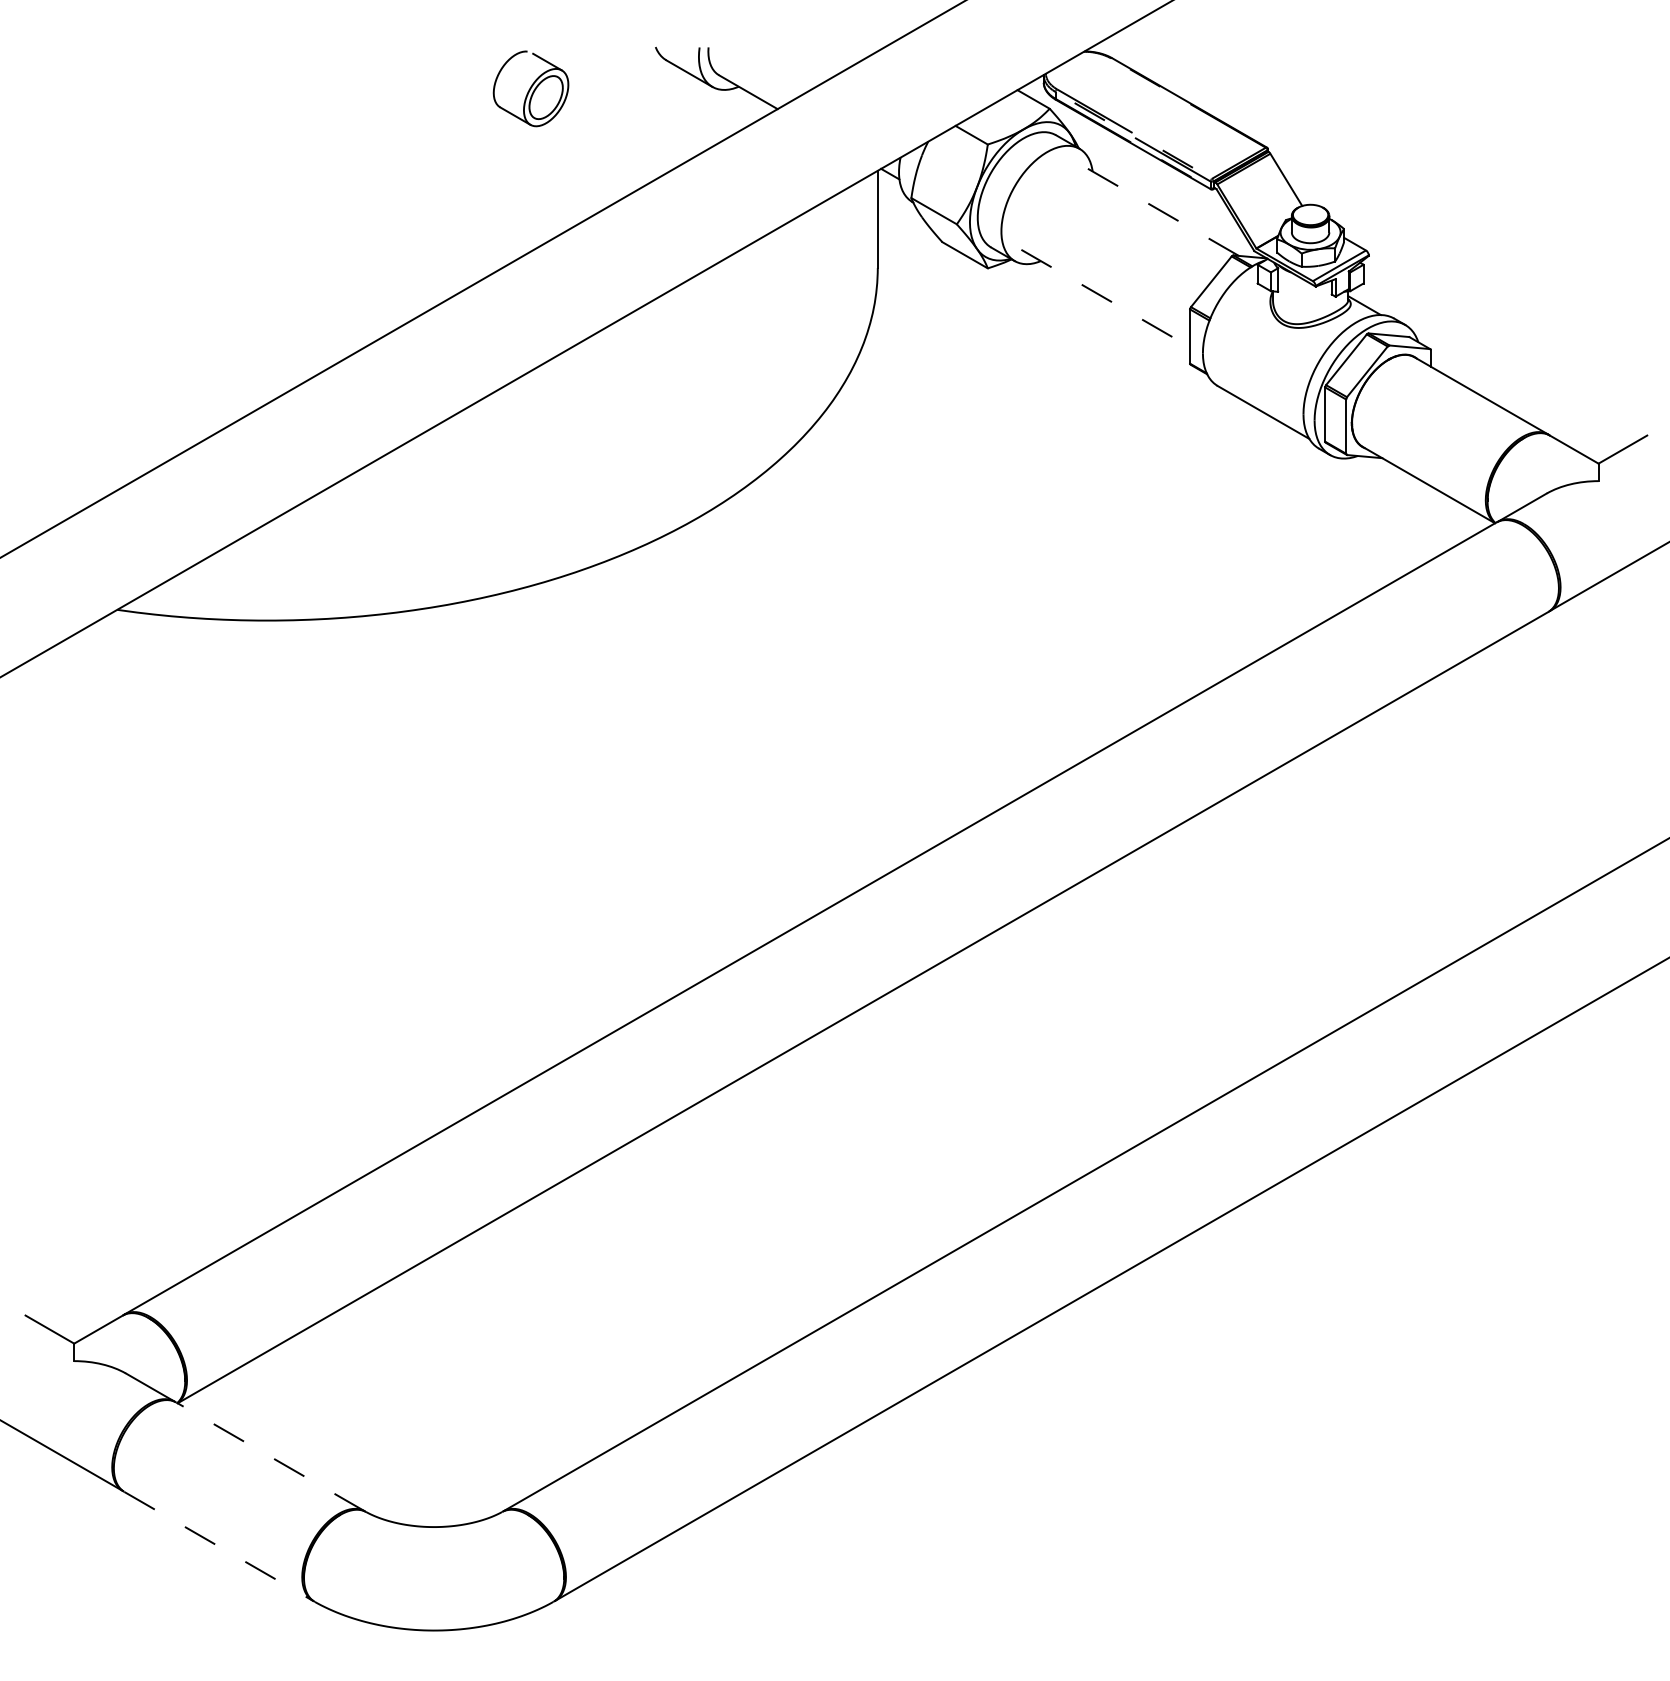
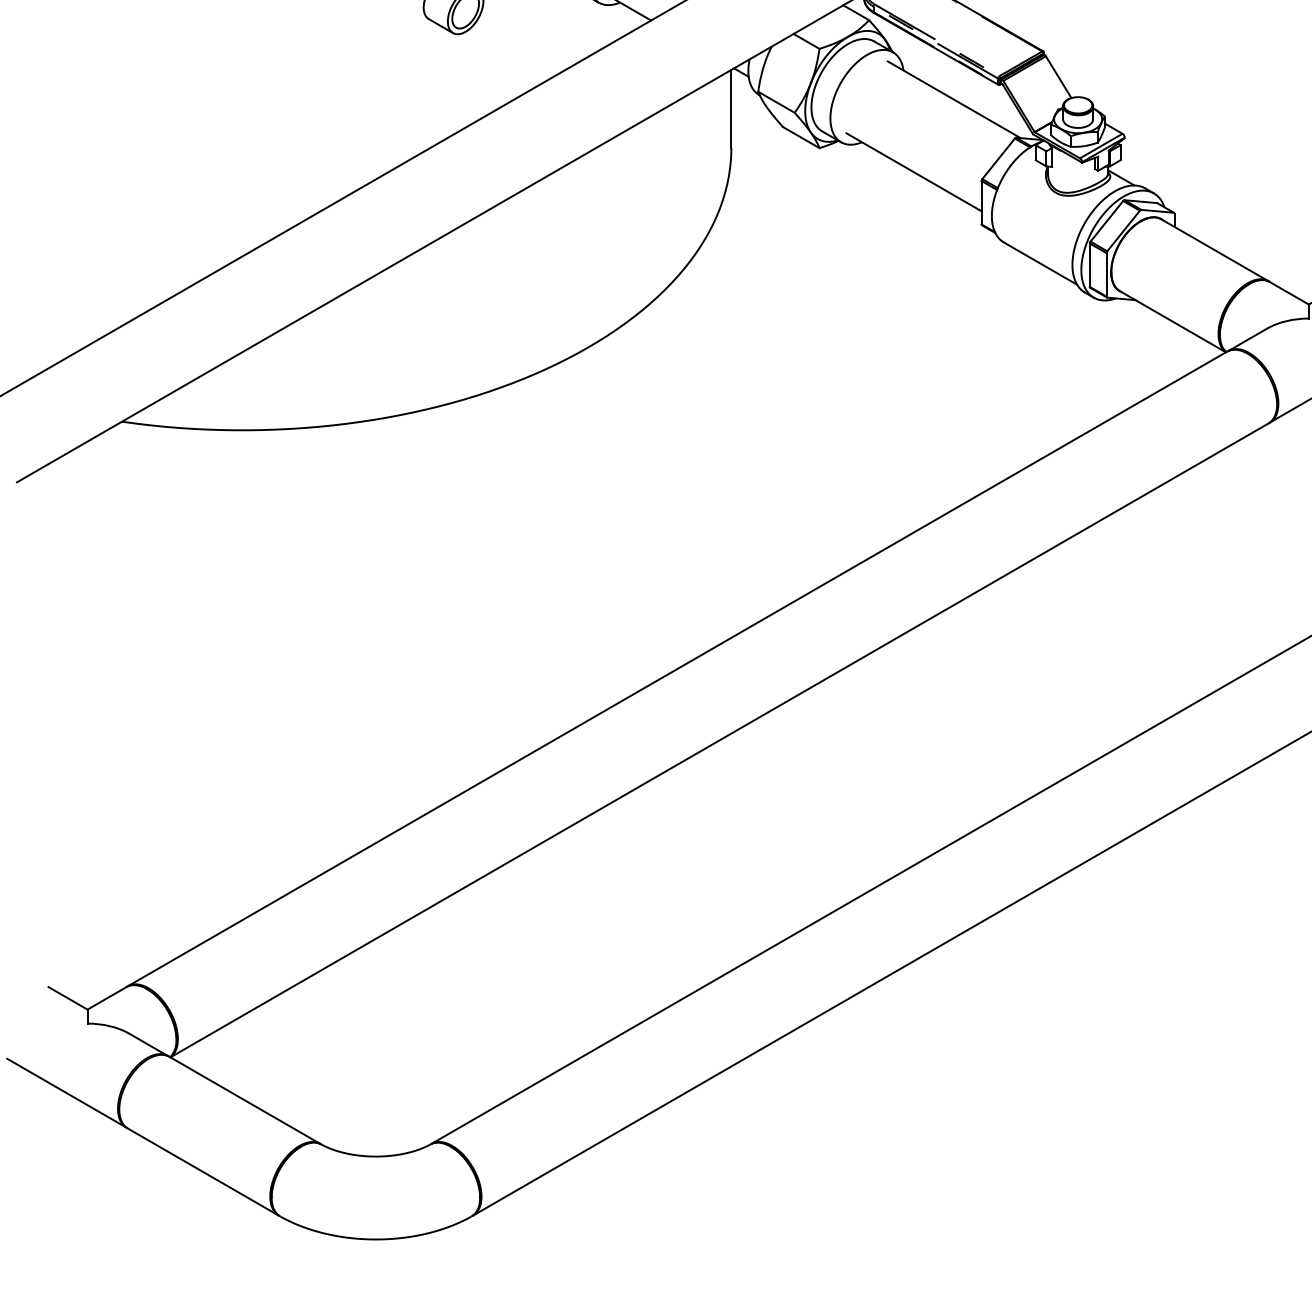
line: (1156, 208) -> (954, 100), dashed -> solid
line: (1106, 298) -> (914, 172), dashed -> solid
line: (270, 1456) -> (244, 1100), dashed -> solid
line: (218, 1546) -> (203, 1172), dashed -> solid

